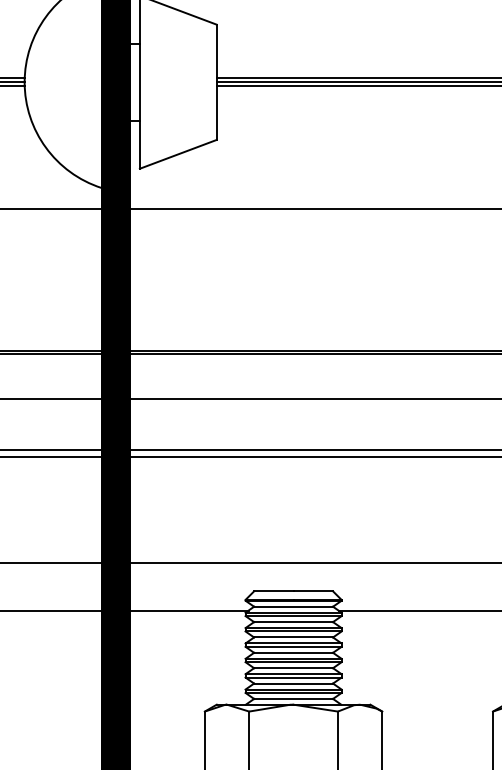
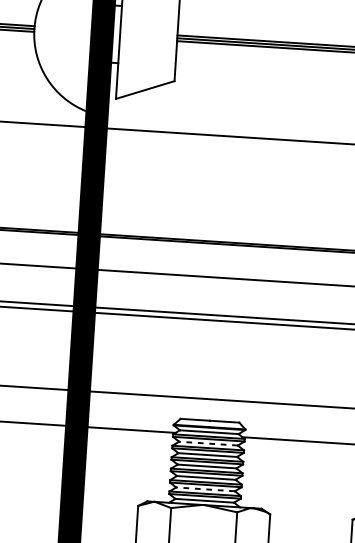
line: (293, 622) -> (208, 443), solid -> dashed
line: (293, 683) -> (205, 489), solid -> dashed

